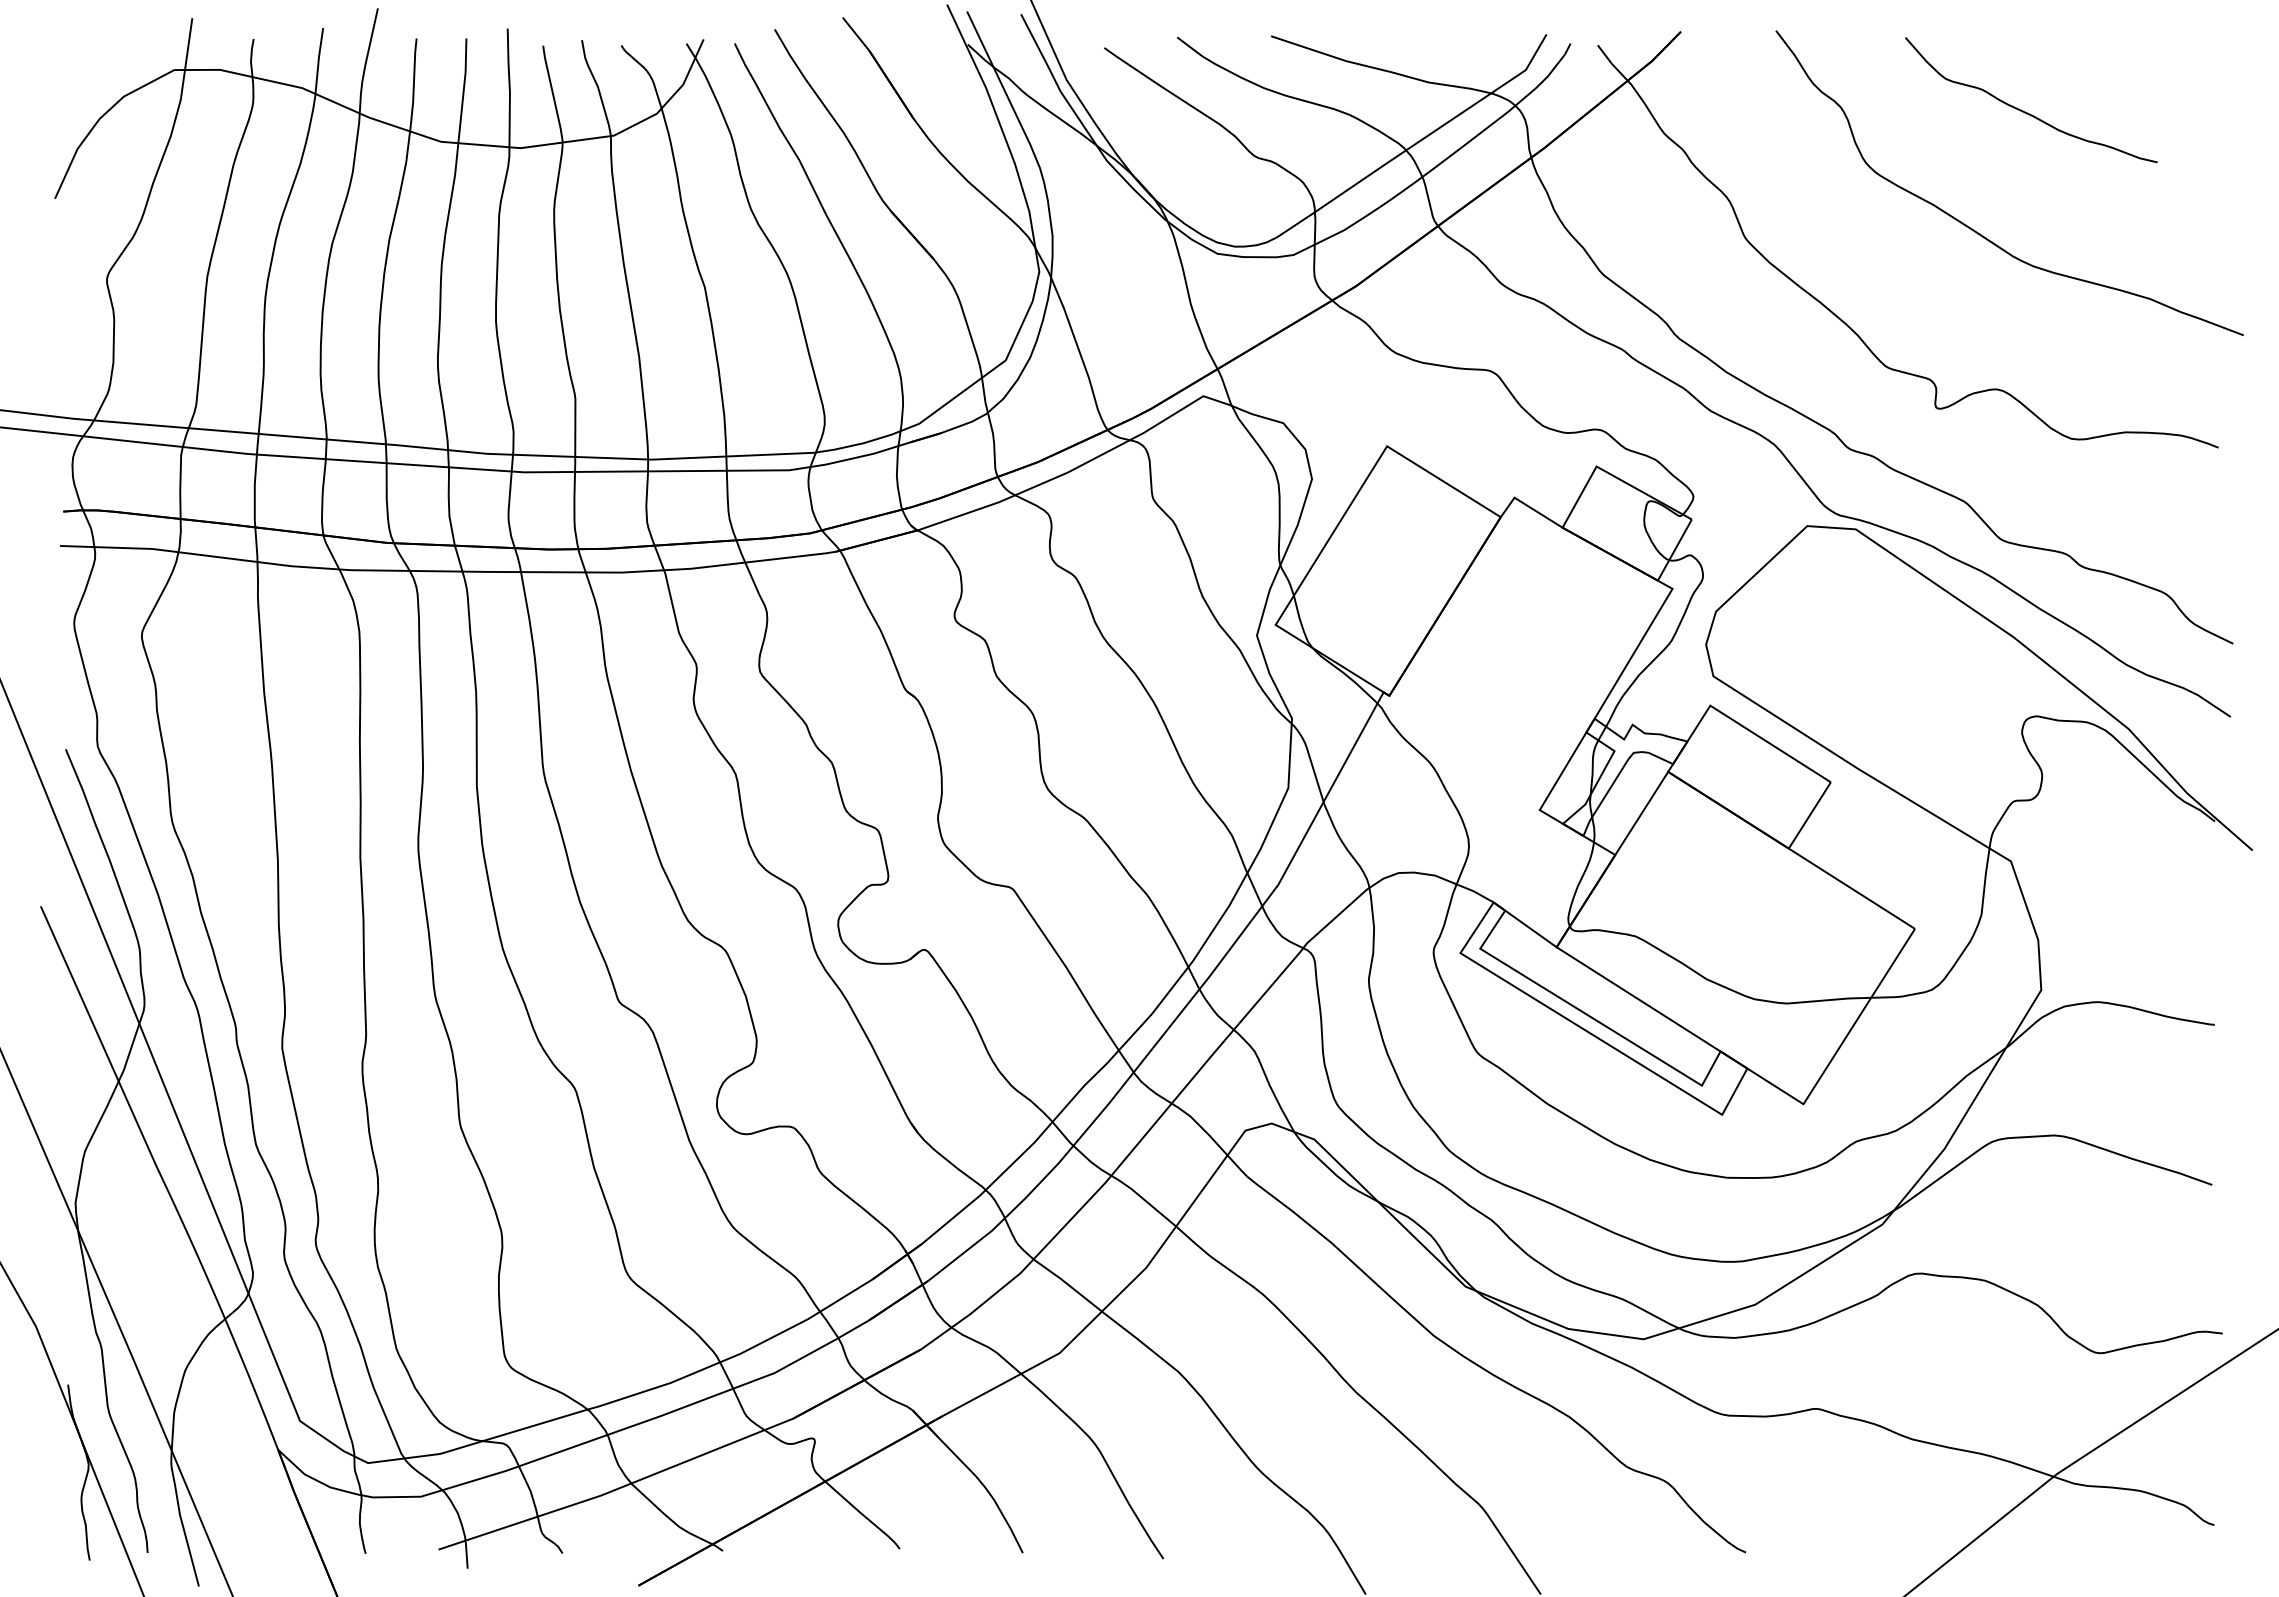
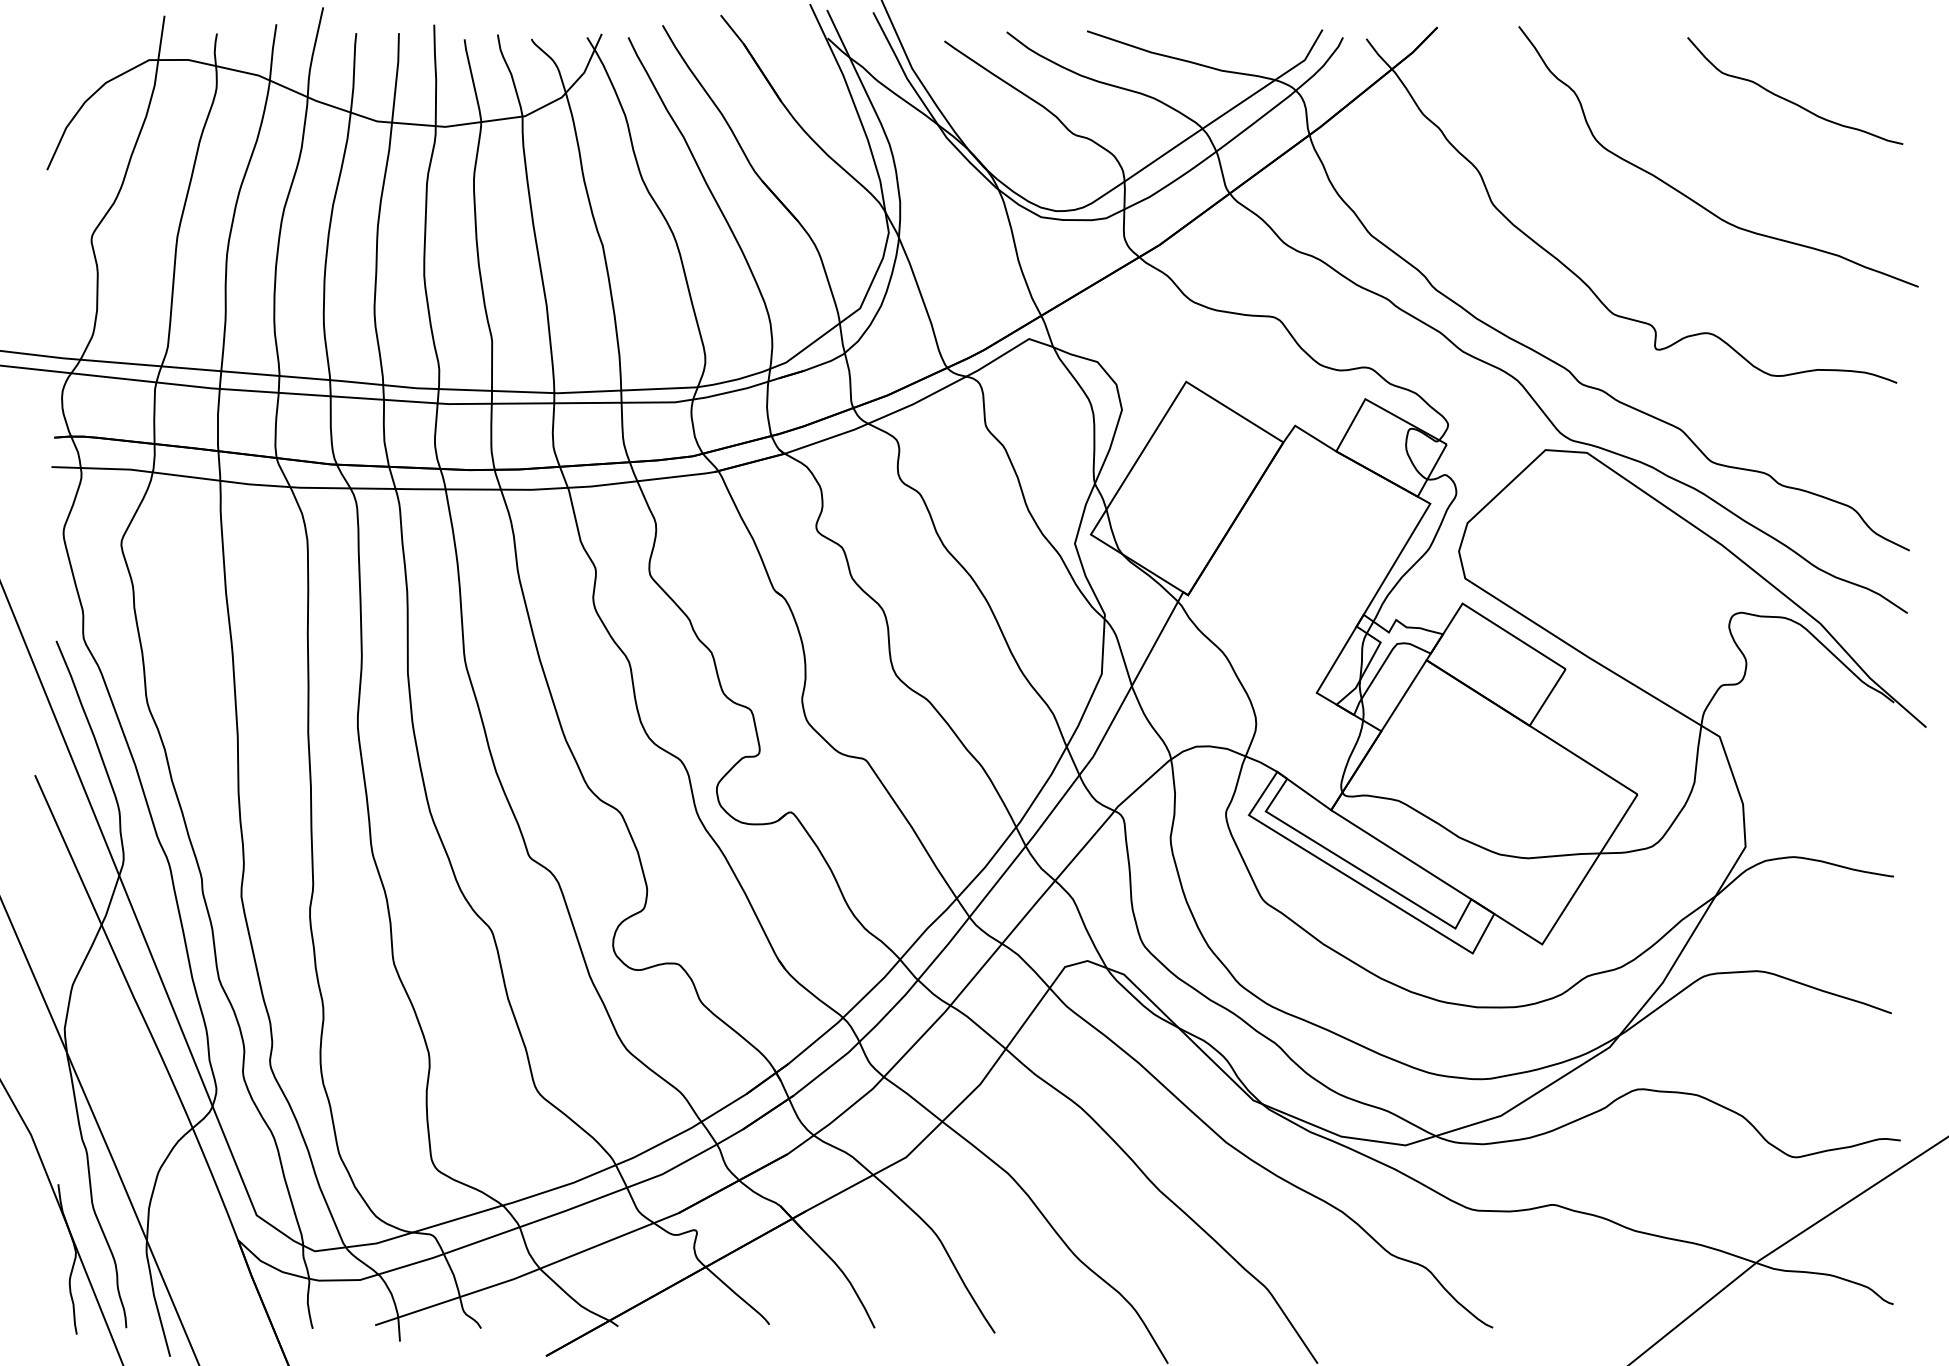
curve: (2025, 111) -> (1790, 100), moved

